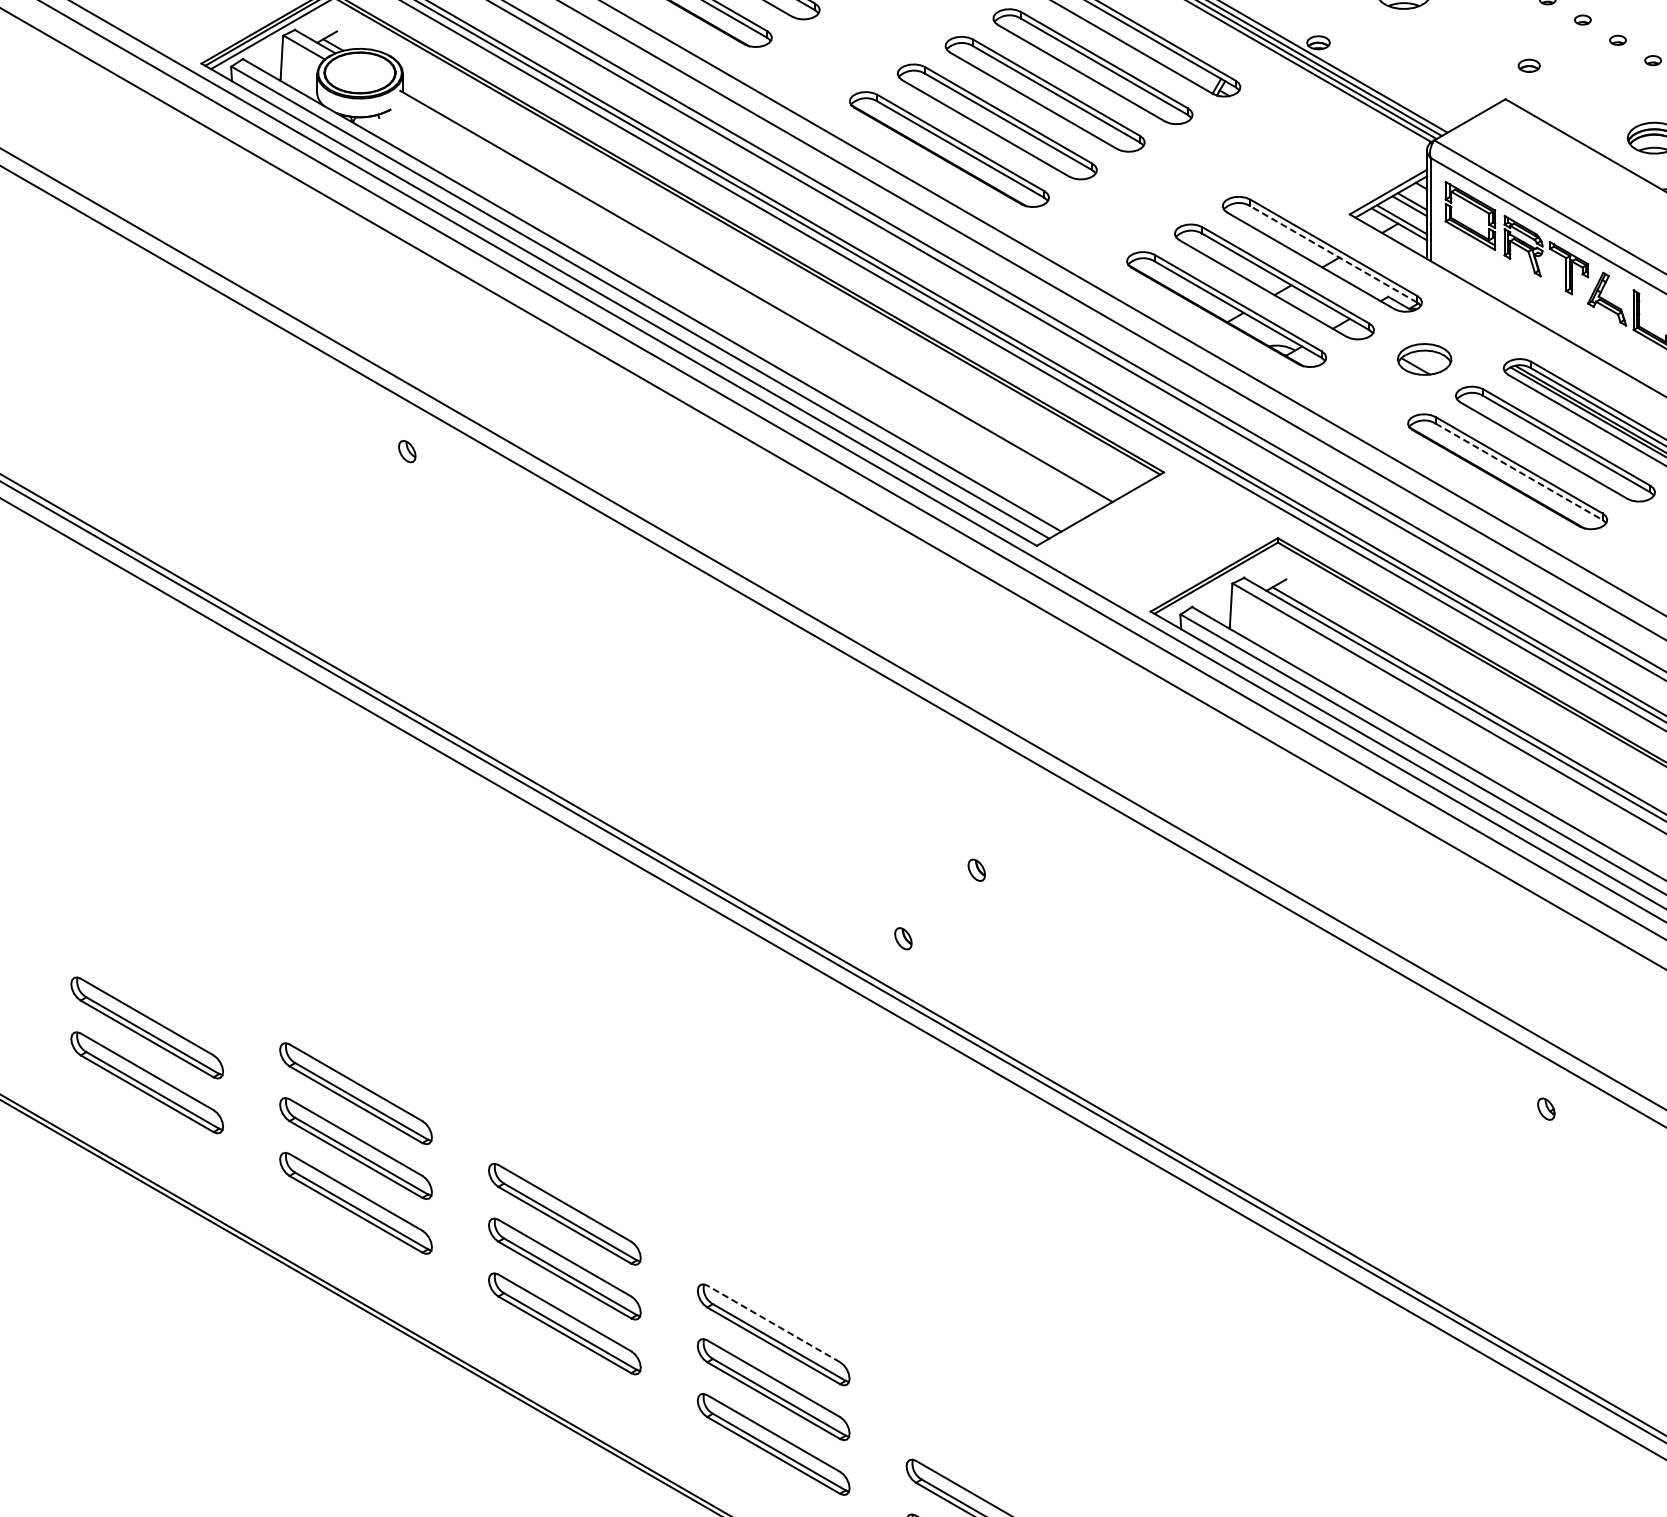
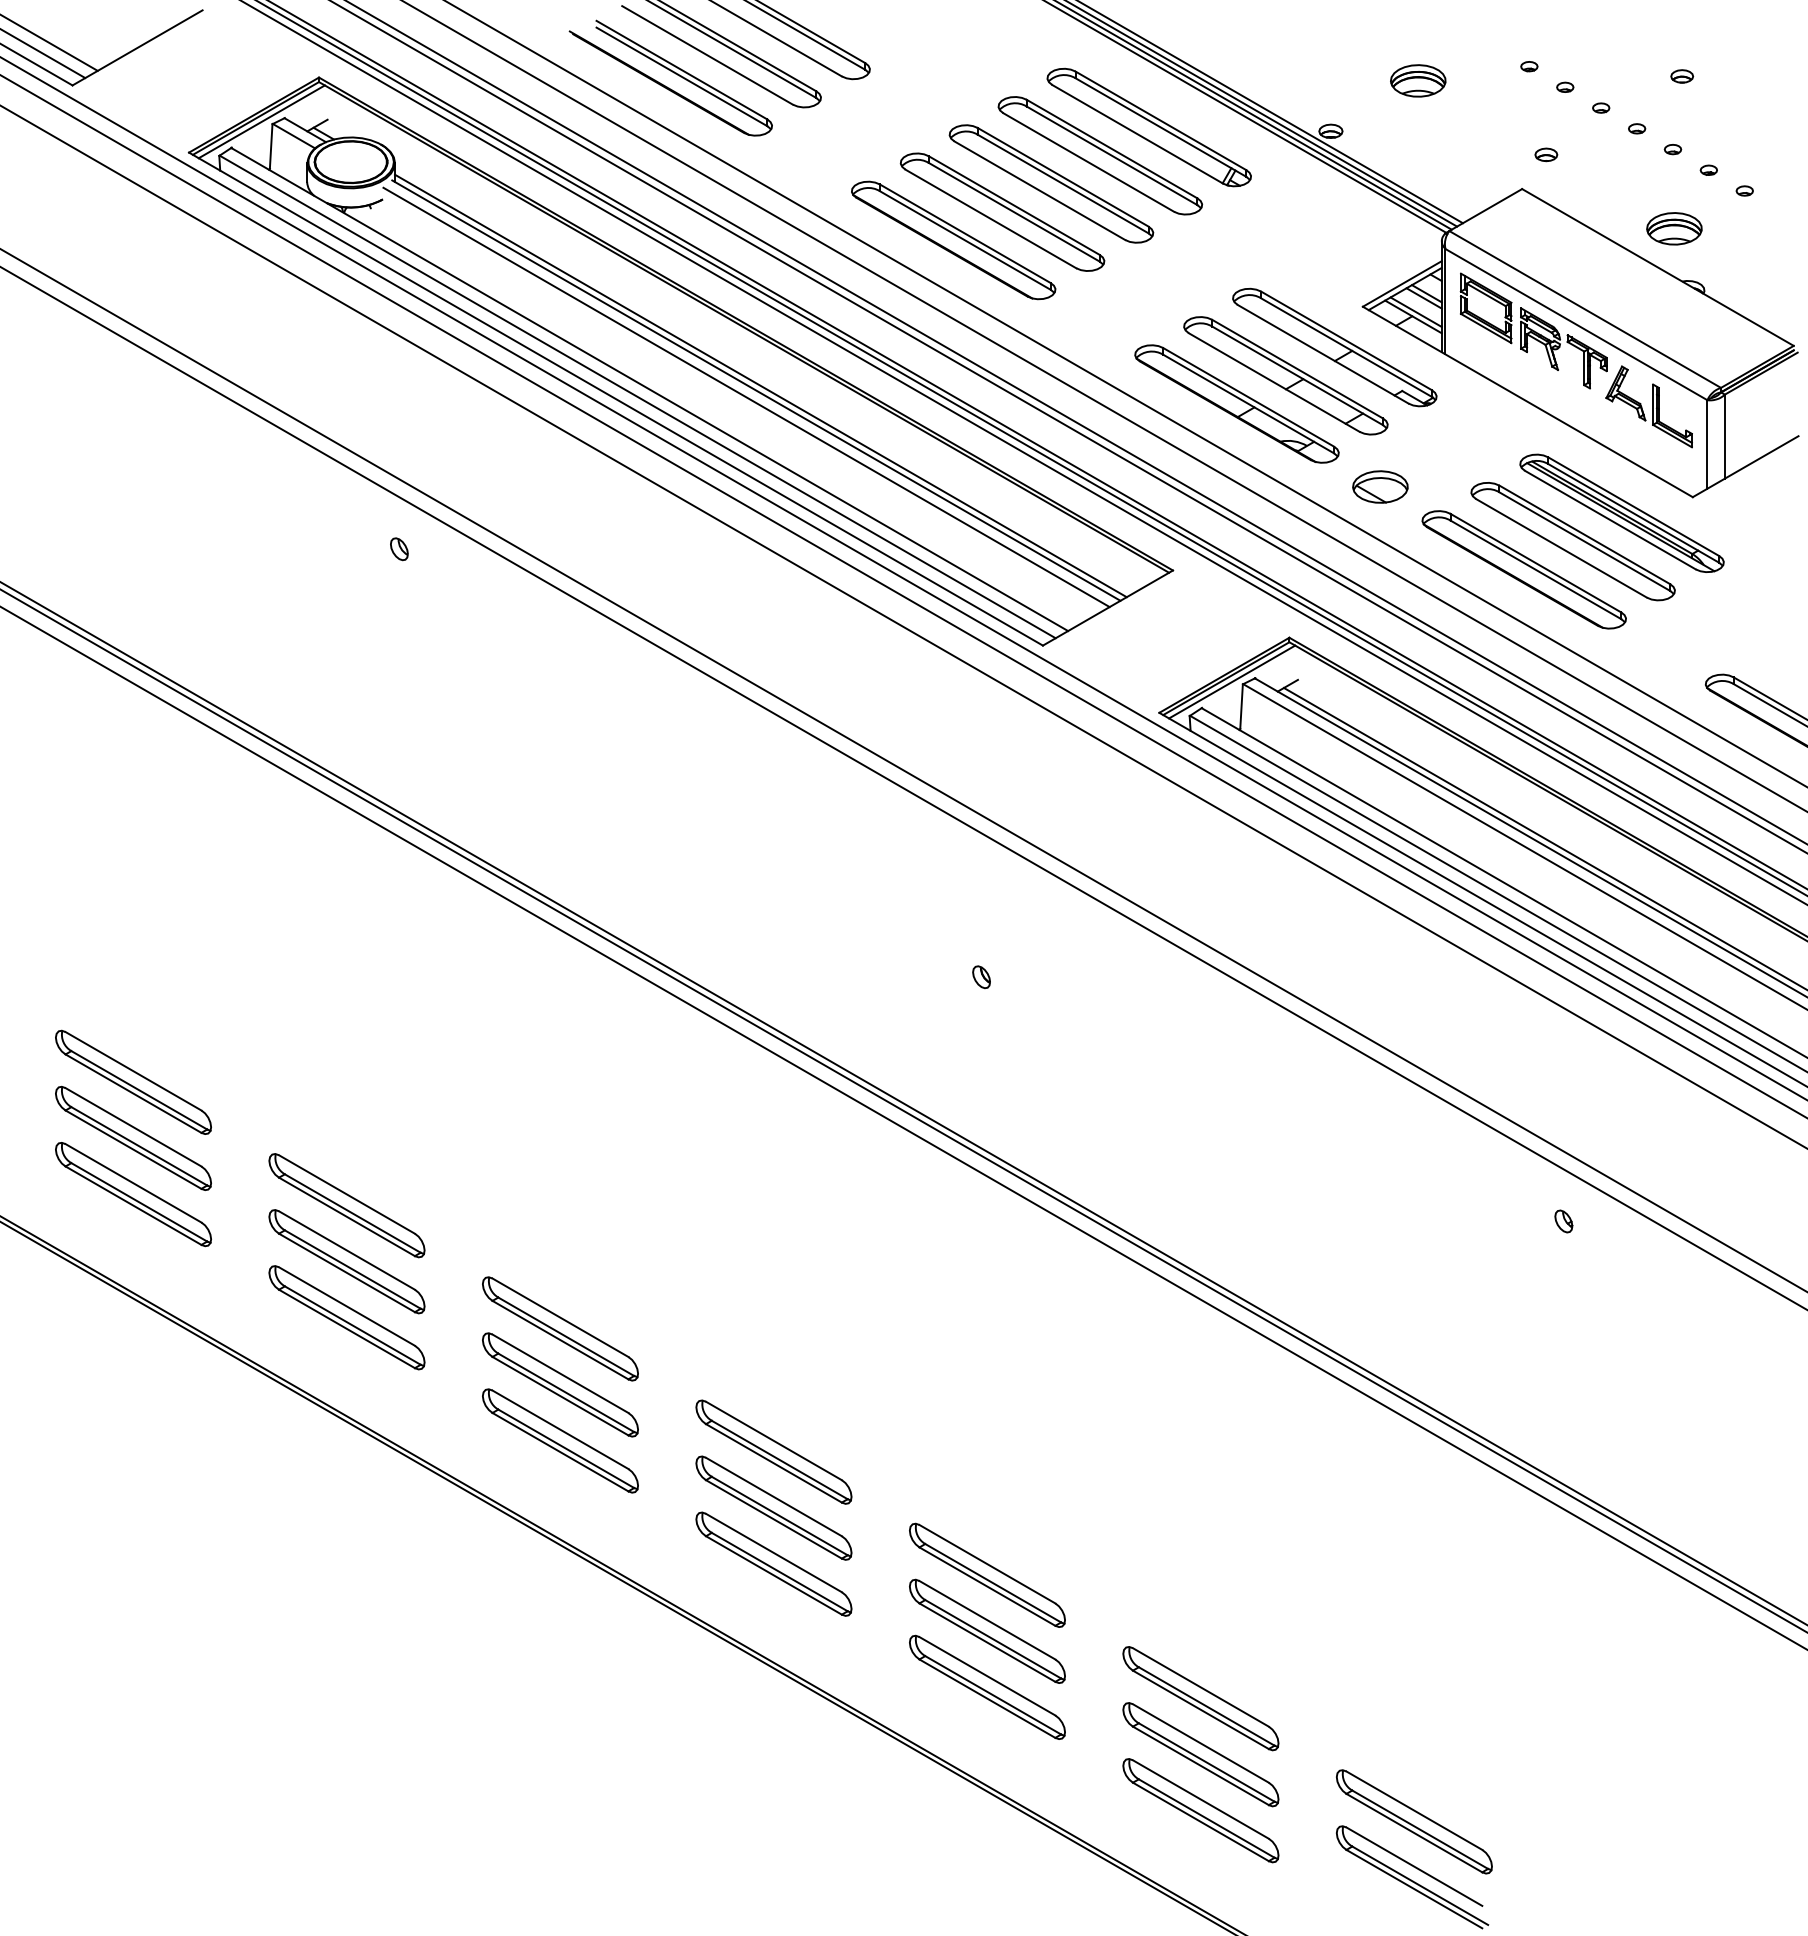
line: (1333, 254) -> (1346, 347), dashed -> solid
line: (760, 291) -> (760, 385), added
line: (746, 303) -> (746, 397), added
part: (1424, 358) -> (1380, 486), moved
line: (1518, 471) -> (1535, 569), dashed -> solid
line: (1222, 580) -> (1232, 681), added
part: (903, 938) -> (906, 1047), removed
part: (147, 972) -> (133, 1081), added
line: (773, 1323) -> (773, 1440), dashed -> solid
part: (982, 1454) -> (987, 1574), added

